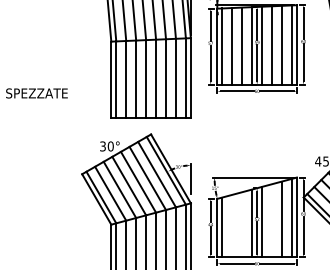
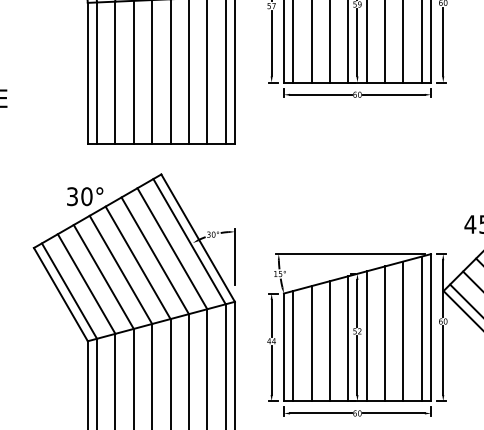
line: (272, 220) -> (385, 333), added
line: (242, 224) -> (330, 340), added
line: (232, 225) -> (311, 342), added

